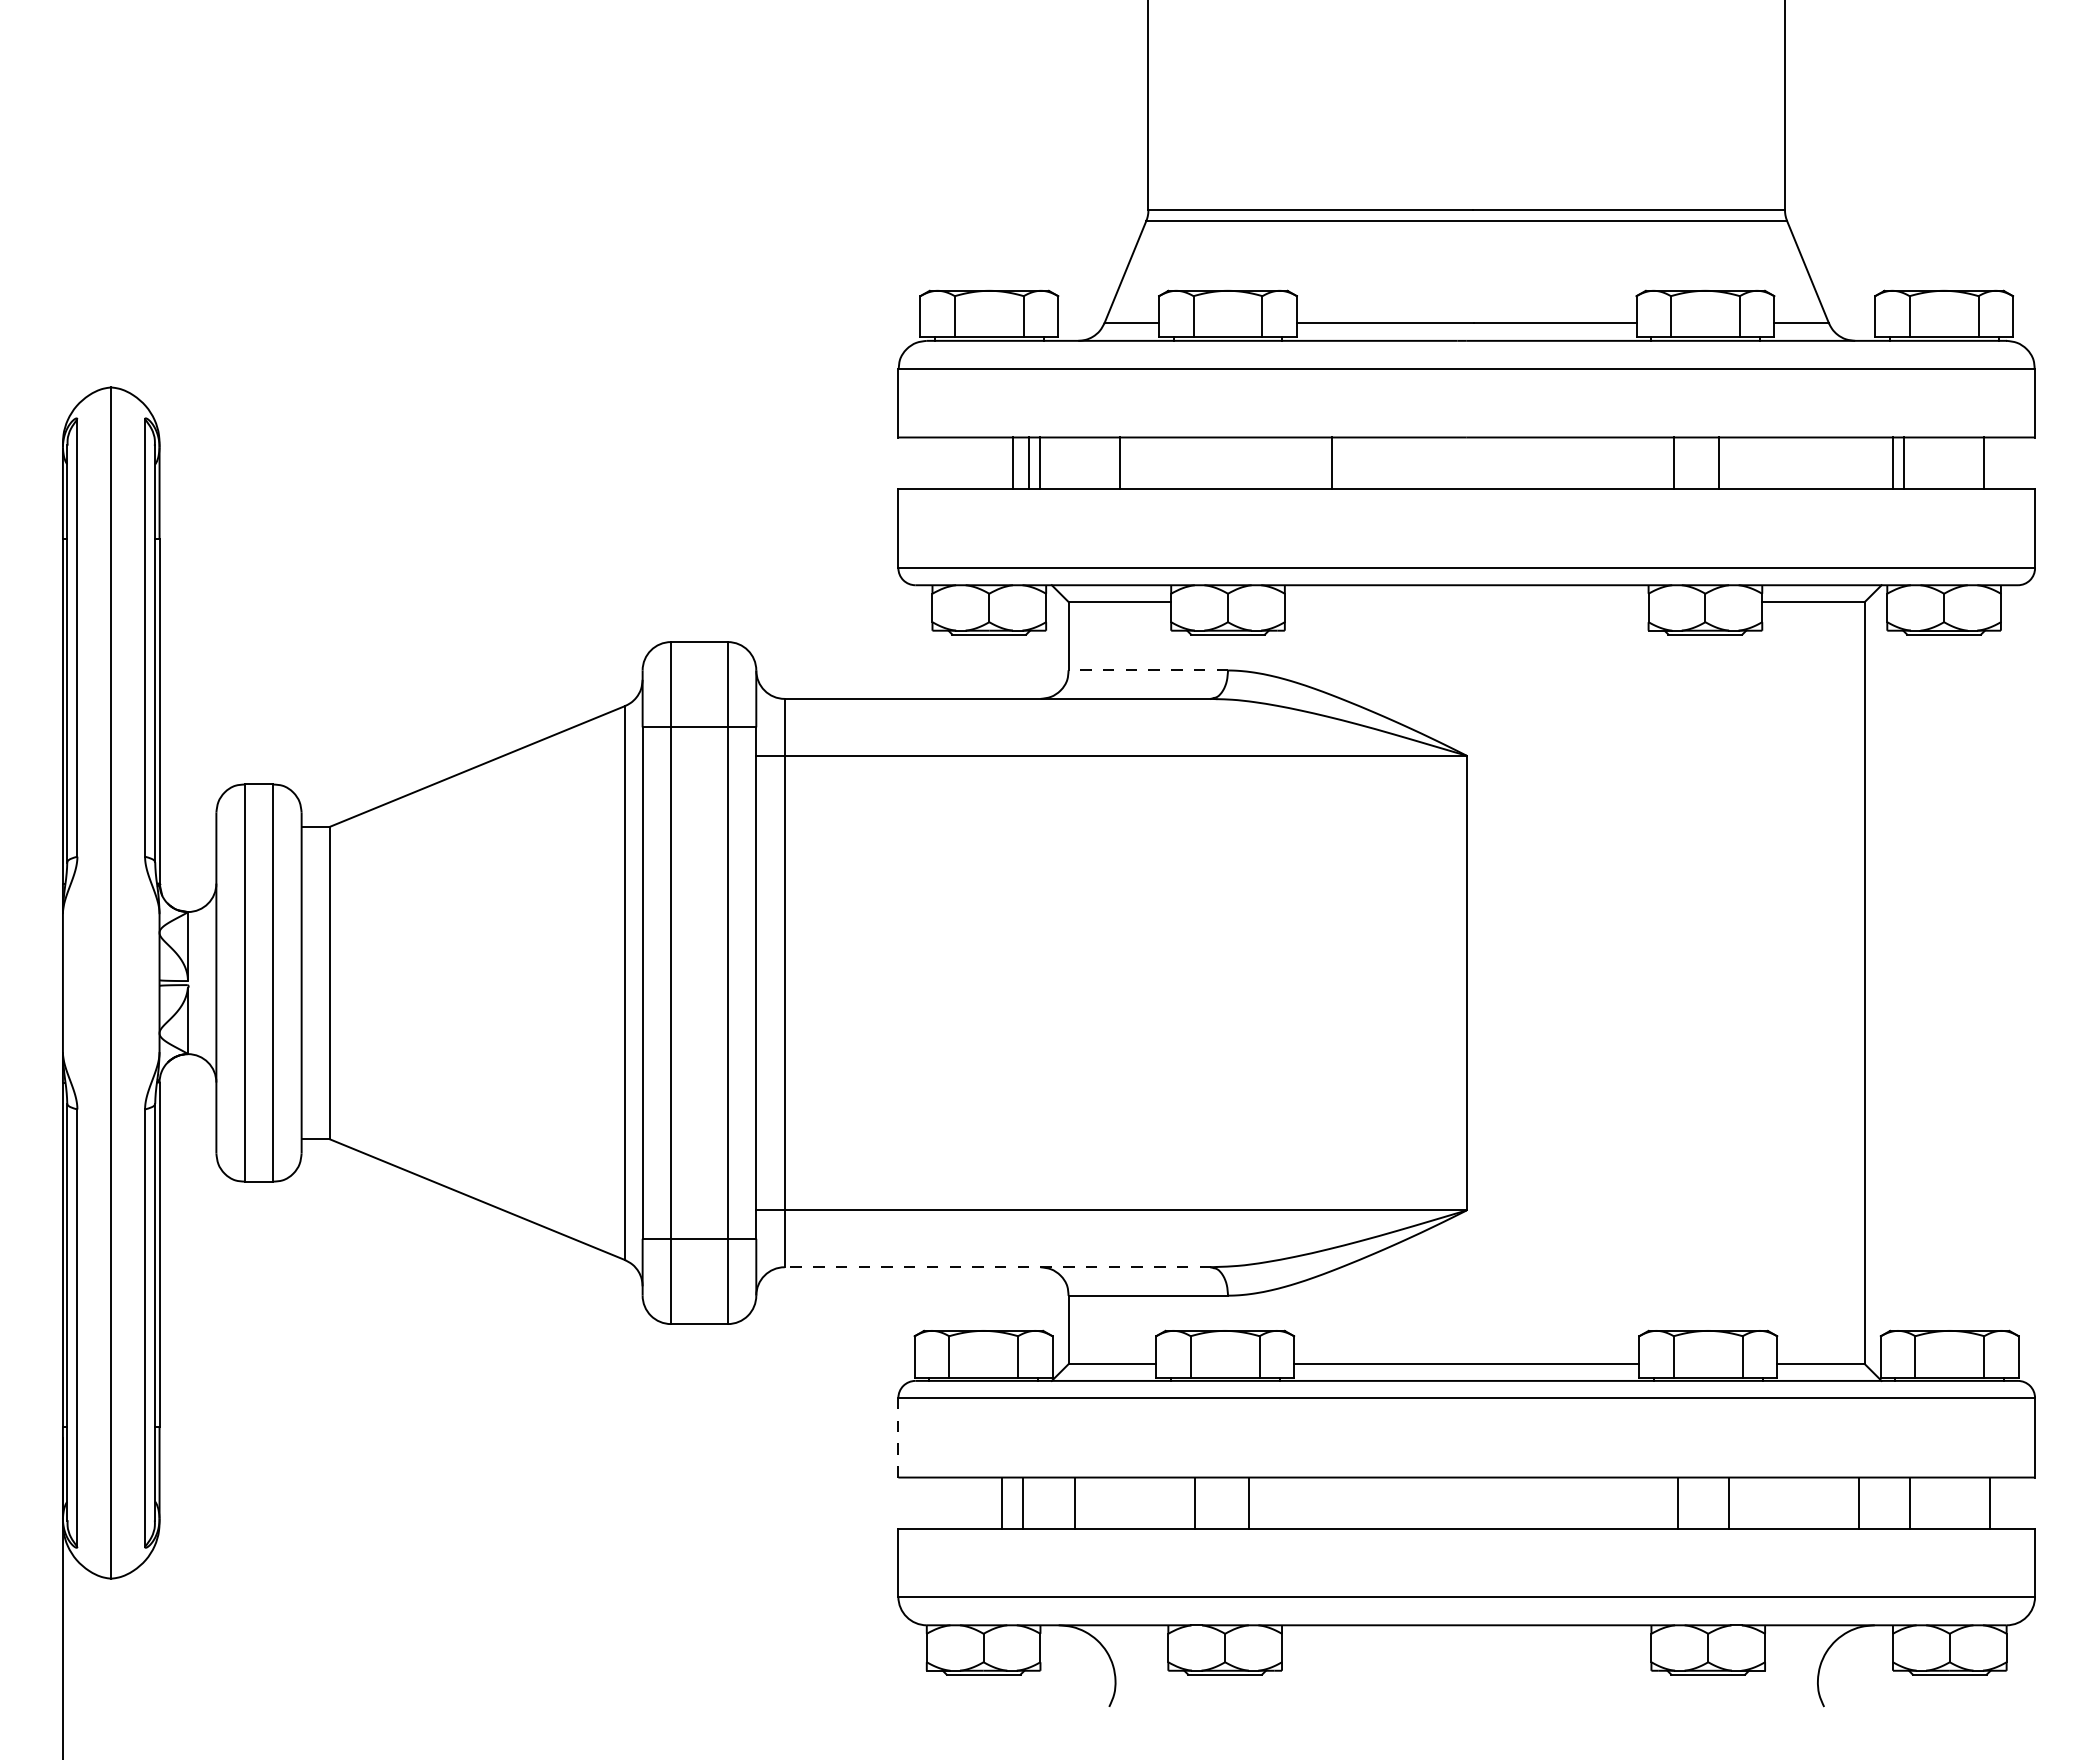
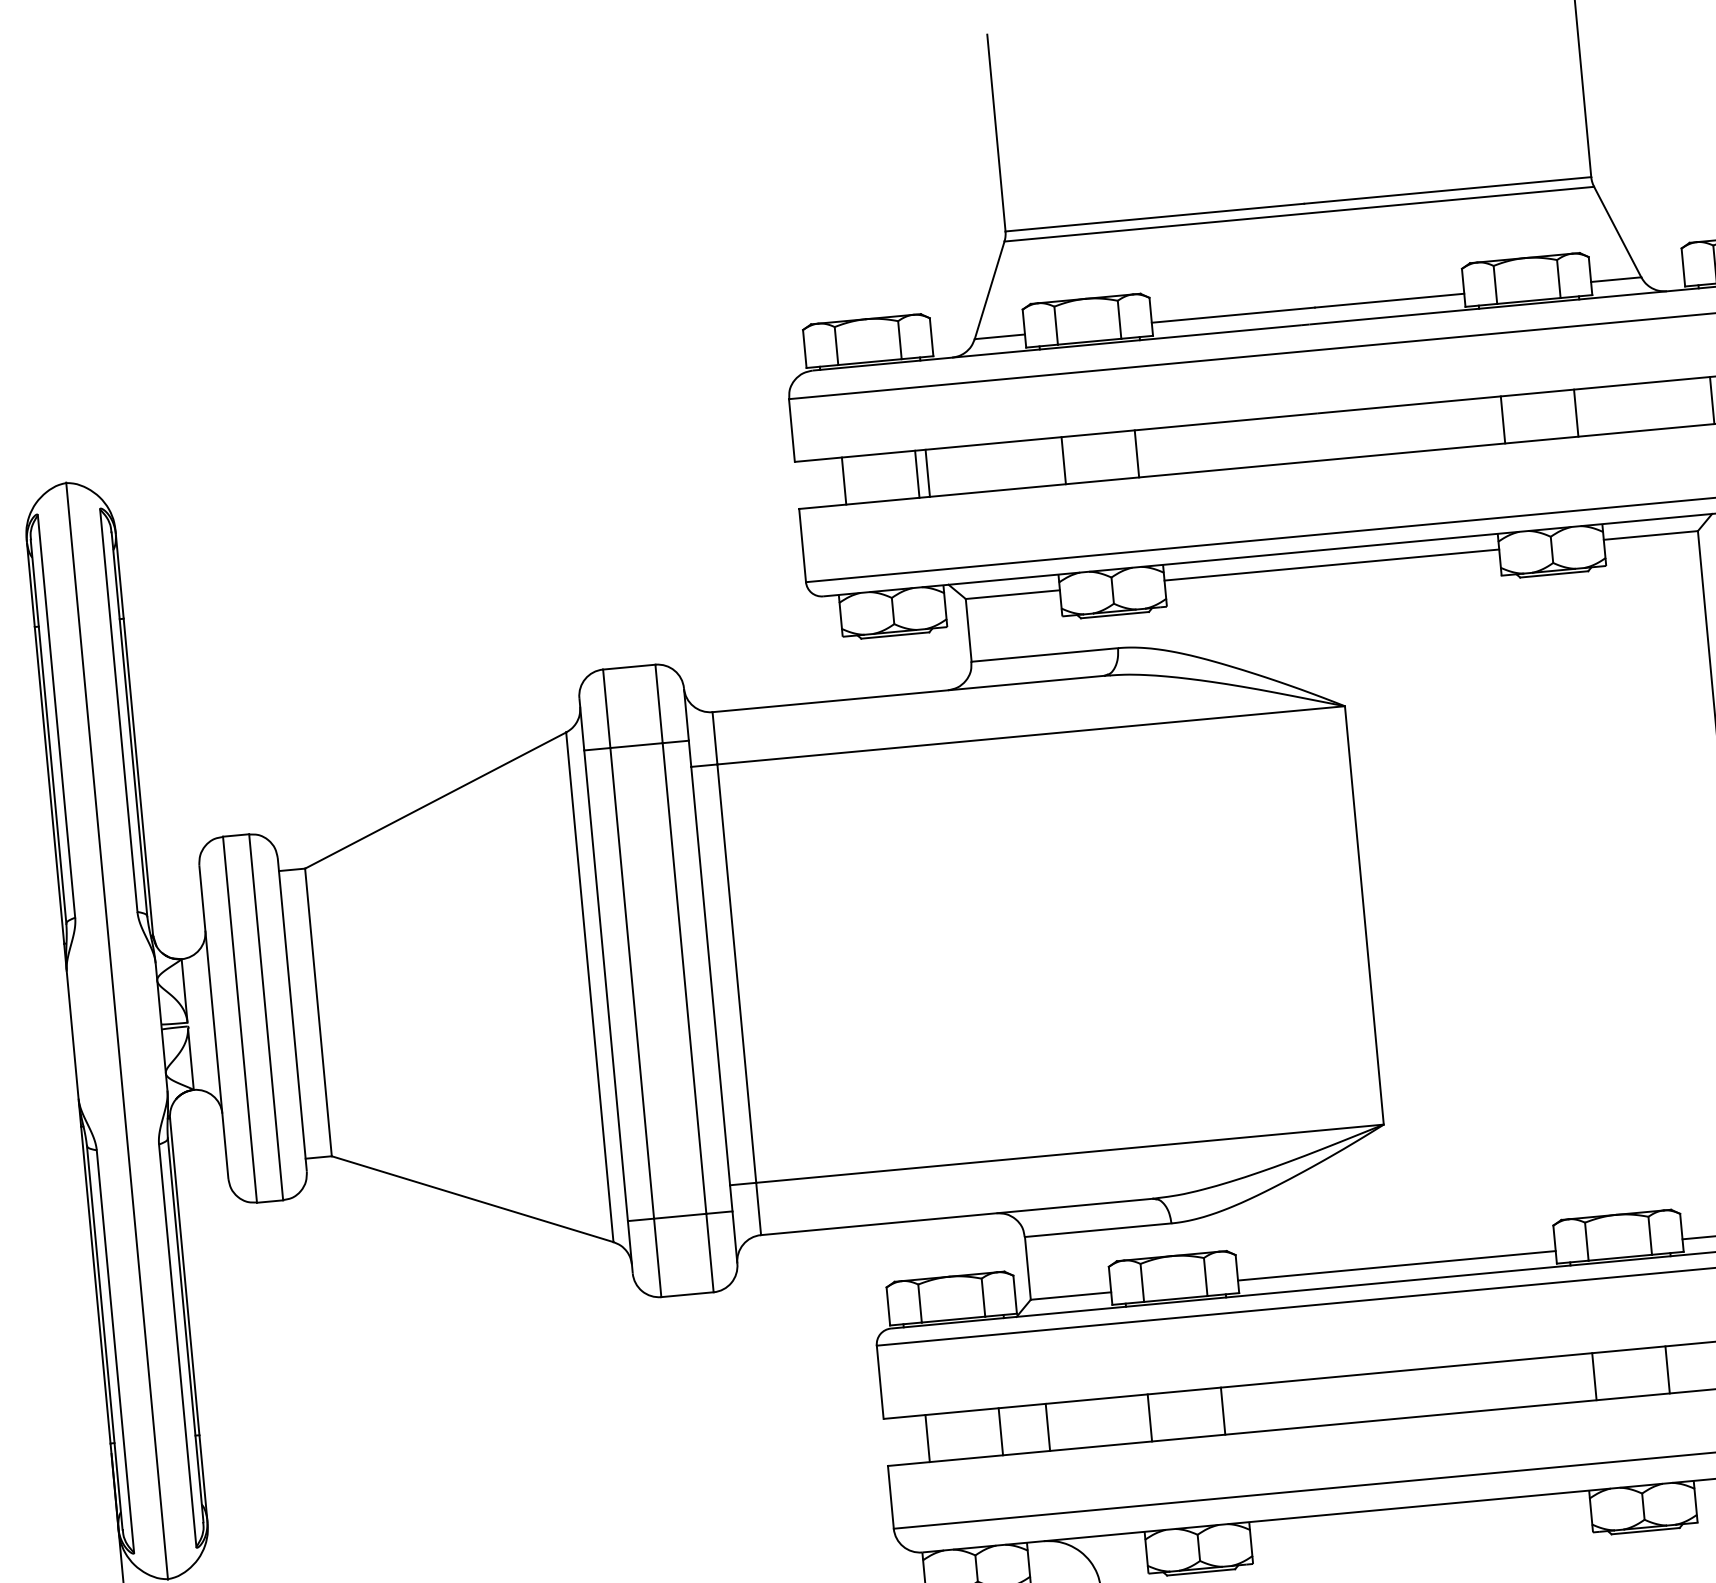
line: (1012, 462) -> (844, 480), moved
line: (1120, 462) -> (1063, 460), moved
line: (1331, 462) -> (1136, 453), moved
line: (1674, 462) -> (1576, 412), moved
line: (1718, 462) -> (1502, 419), moved
line: (1466, 602) -> (1331, 565), added
line: (1148, 670) -> (1044, 654), dashed -> solid
line: (997, 1267) -> (956, 1217), dashed -> solid
line: (898, 1437) -> (880, 1382), dashed -> solid
line: (1001, 1502) -> (927, 1438), moved
line: (1194, 1502) -> (1222, 1410), moved
line: (1249, 1502) -> (1149, 1417), moved
line: (1678, 1502) -> (1667, 1369), moved
line: (1729, 1502) -> (1594, 1376), moved

